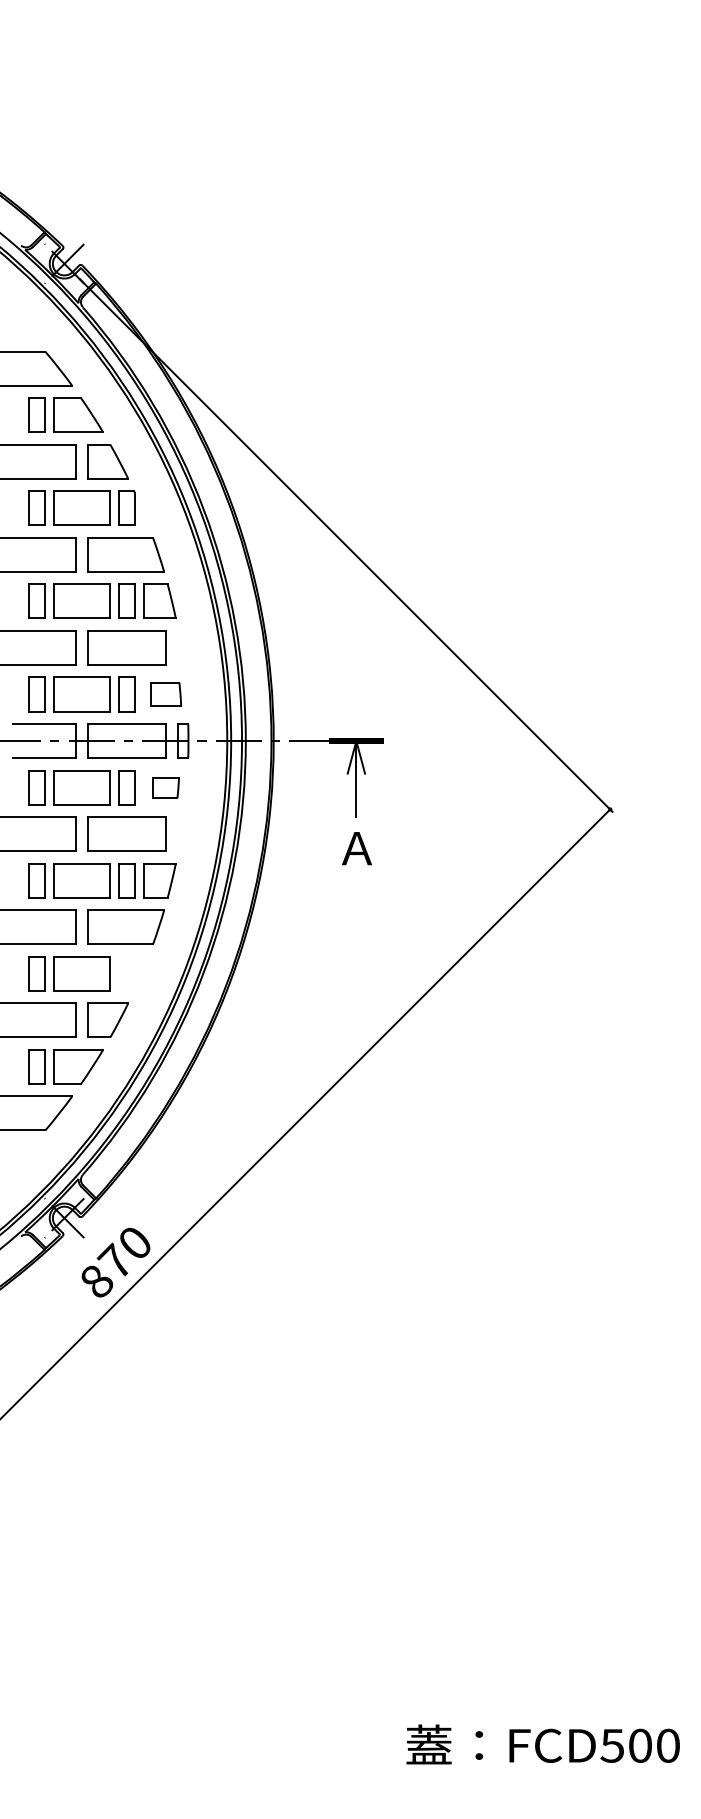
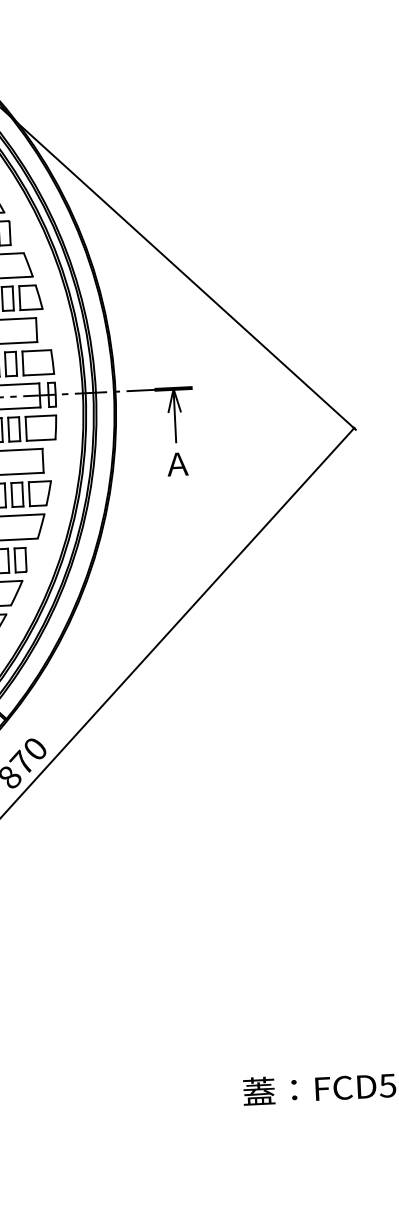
part: (165, 694) -> (37, 362), size x1.43
part: (165, 787) -> (41, 428), size x1.67
part: (126, 973) -> (20, 560), added

